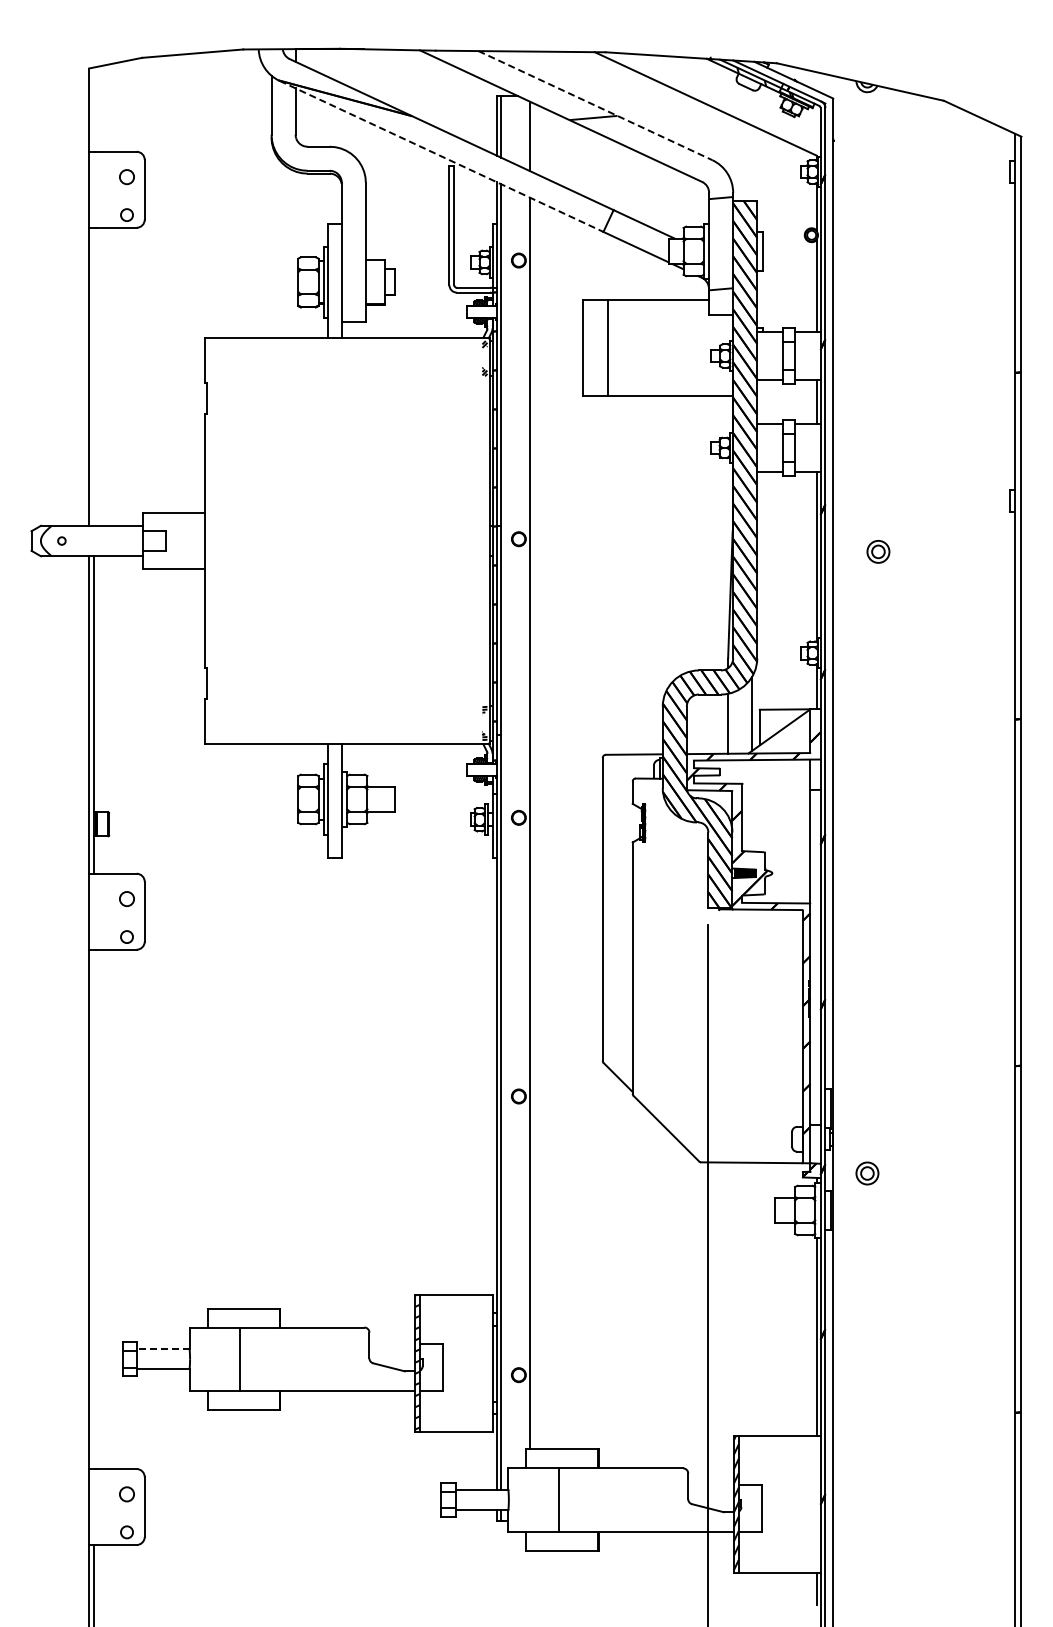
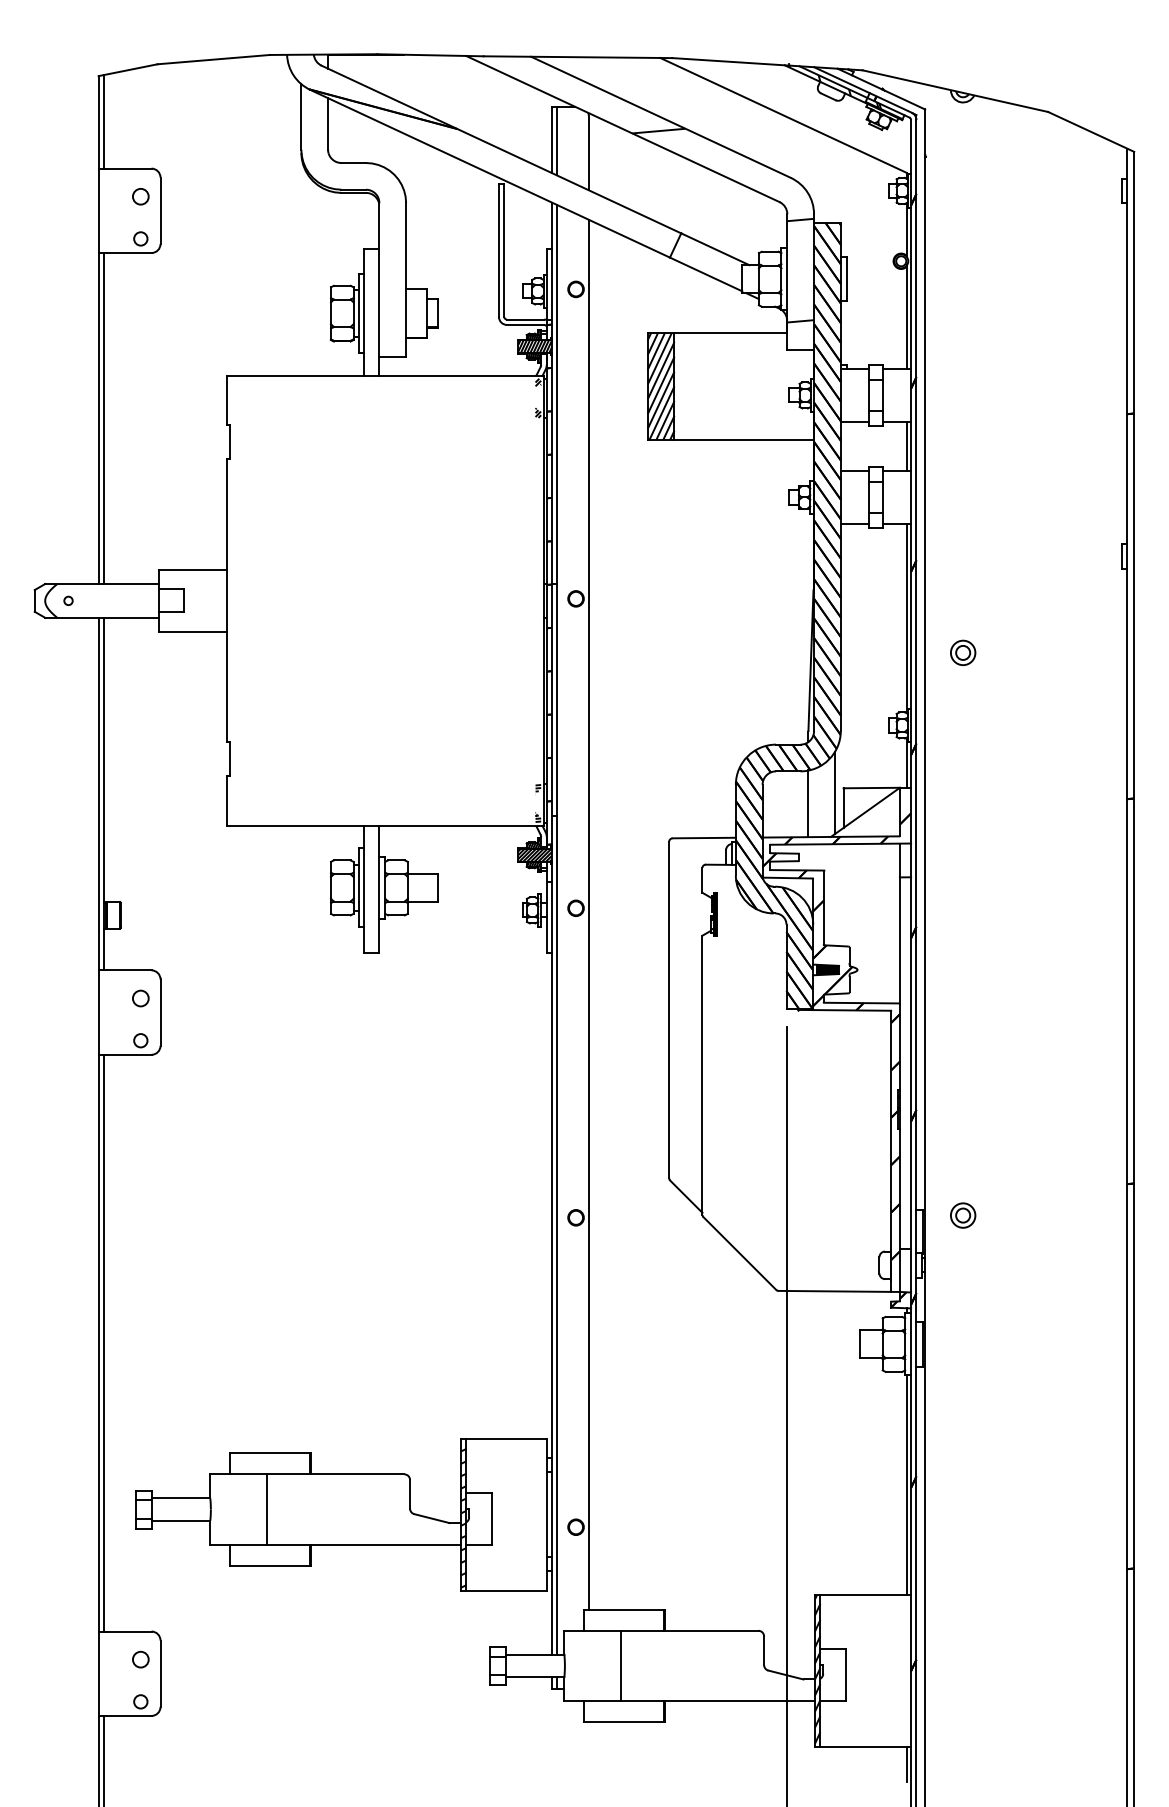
line: (595, 105) -> (661, 117), dashed -> solid
line: (93, 109) -> (103, 121), added
line: (441, 156) -> (490, 173), dashed -> solid
hatch: (481, 313) -> (534, 348), added
hatch: (595, 348) -> (661, 387), added
line: (93, 376) -> (103, 418), added
part: (878, 551) -> (963, 652), moved
hatch: (481, 770) -> (534, 855), added
part: (867, 1173) -> (963, 1215), moved
line: (93, 1209) -> (103, 1343), added
line: (162, 1349) -> (180, 1498), dashed -> solid

